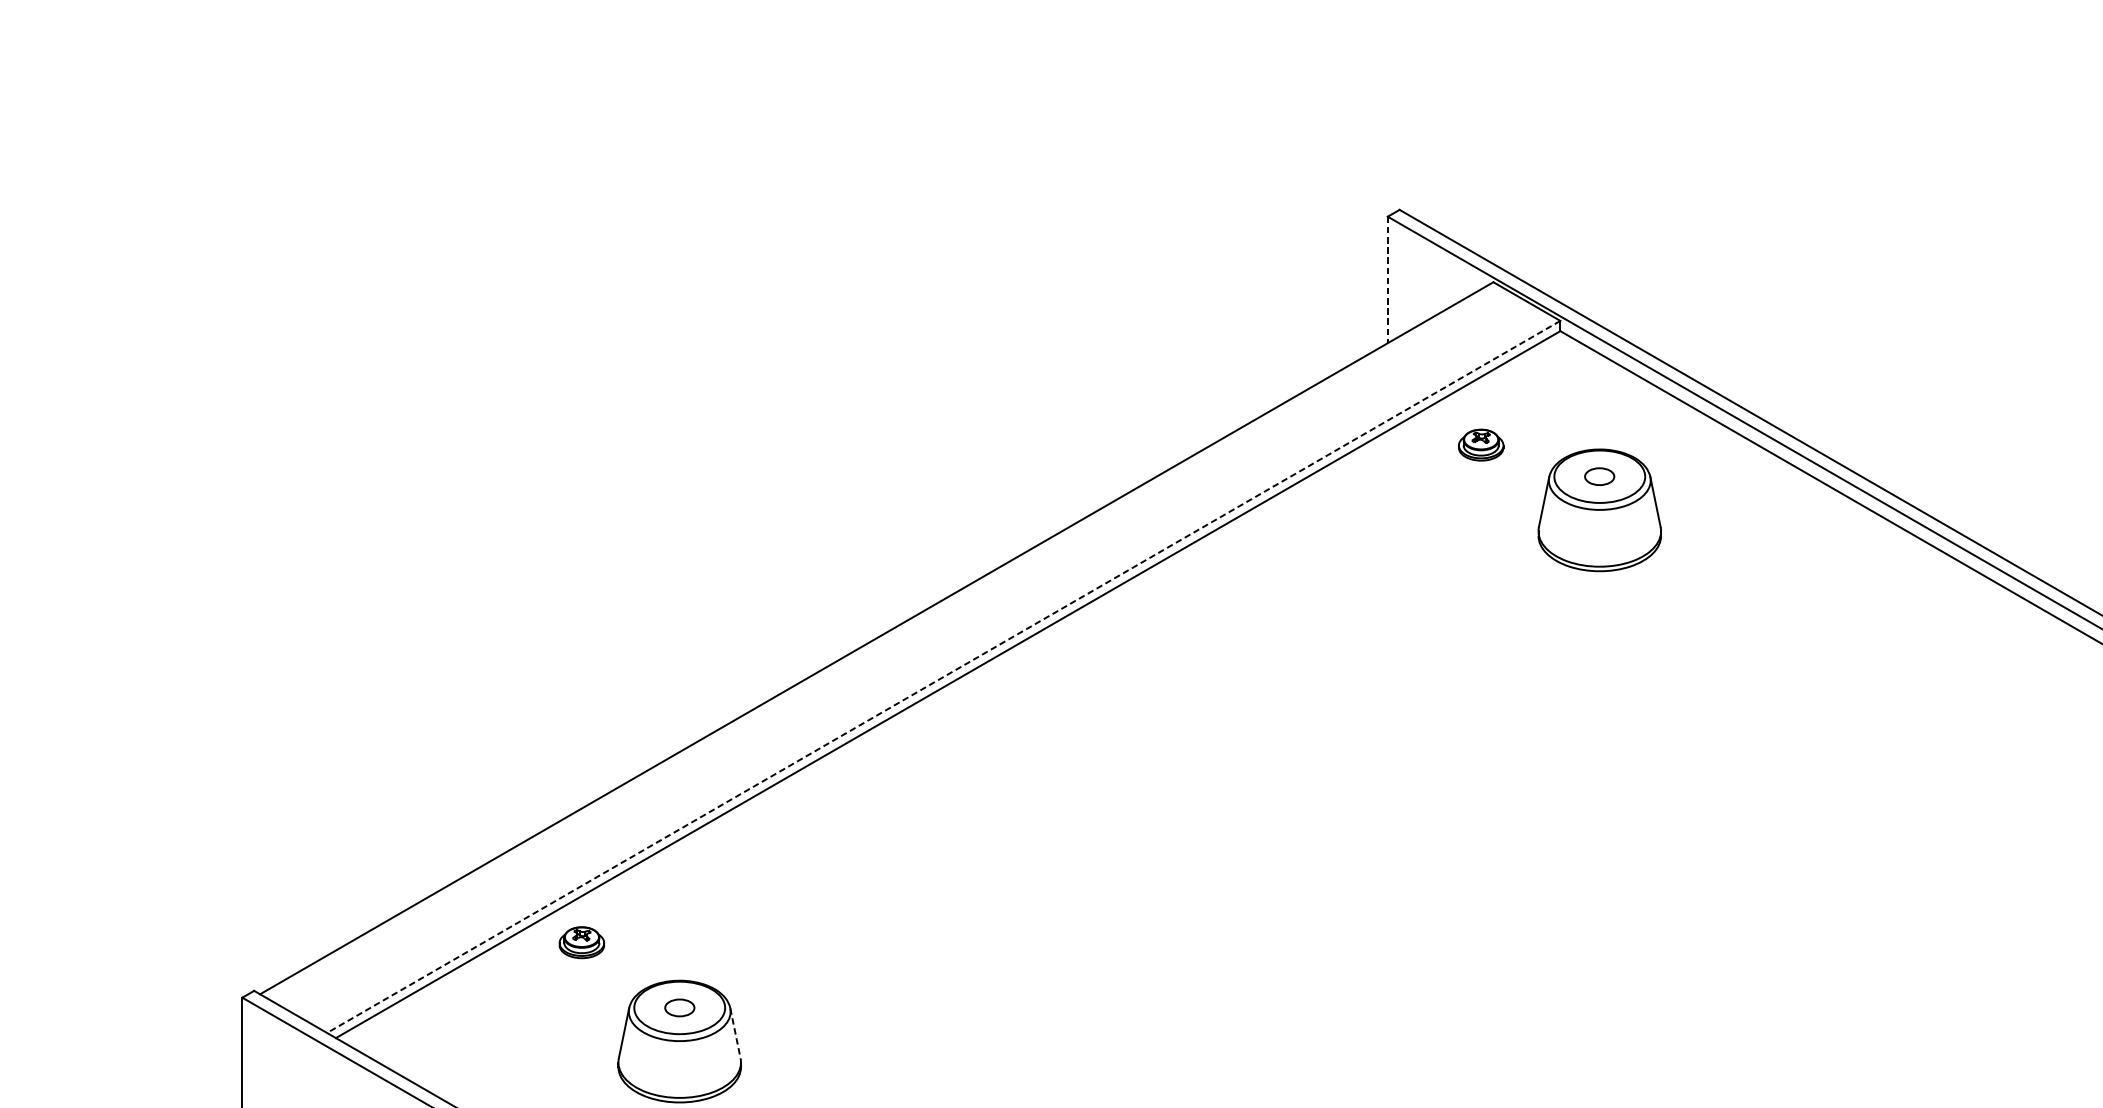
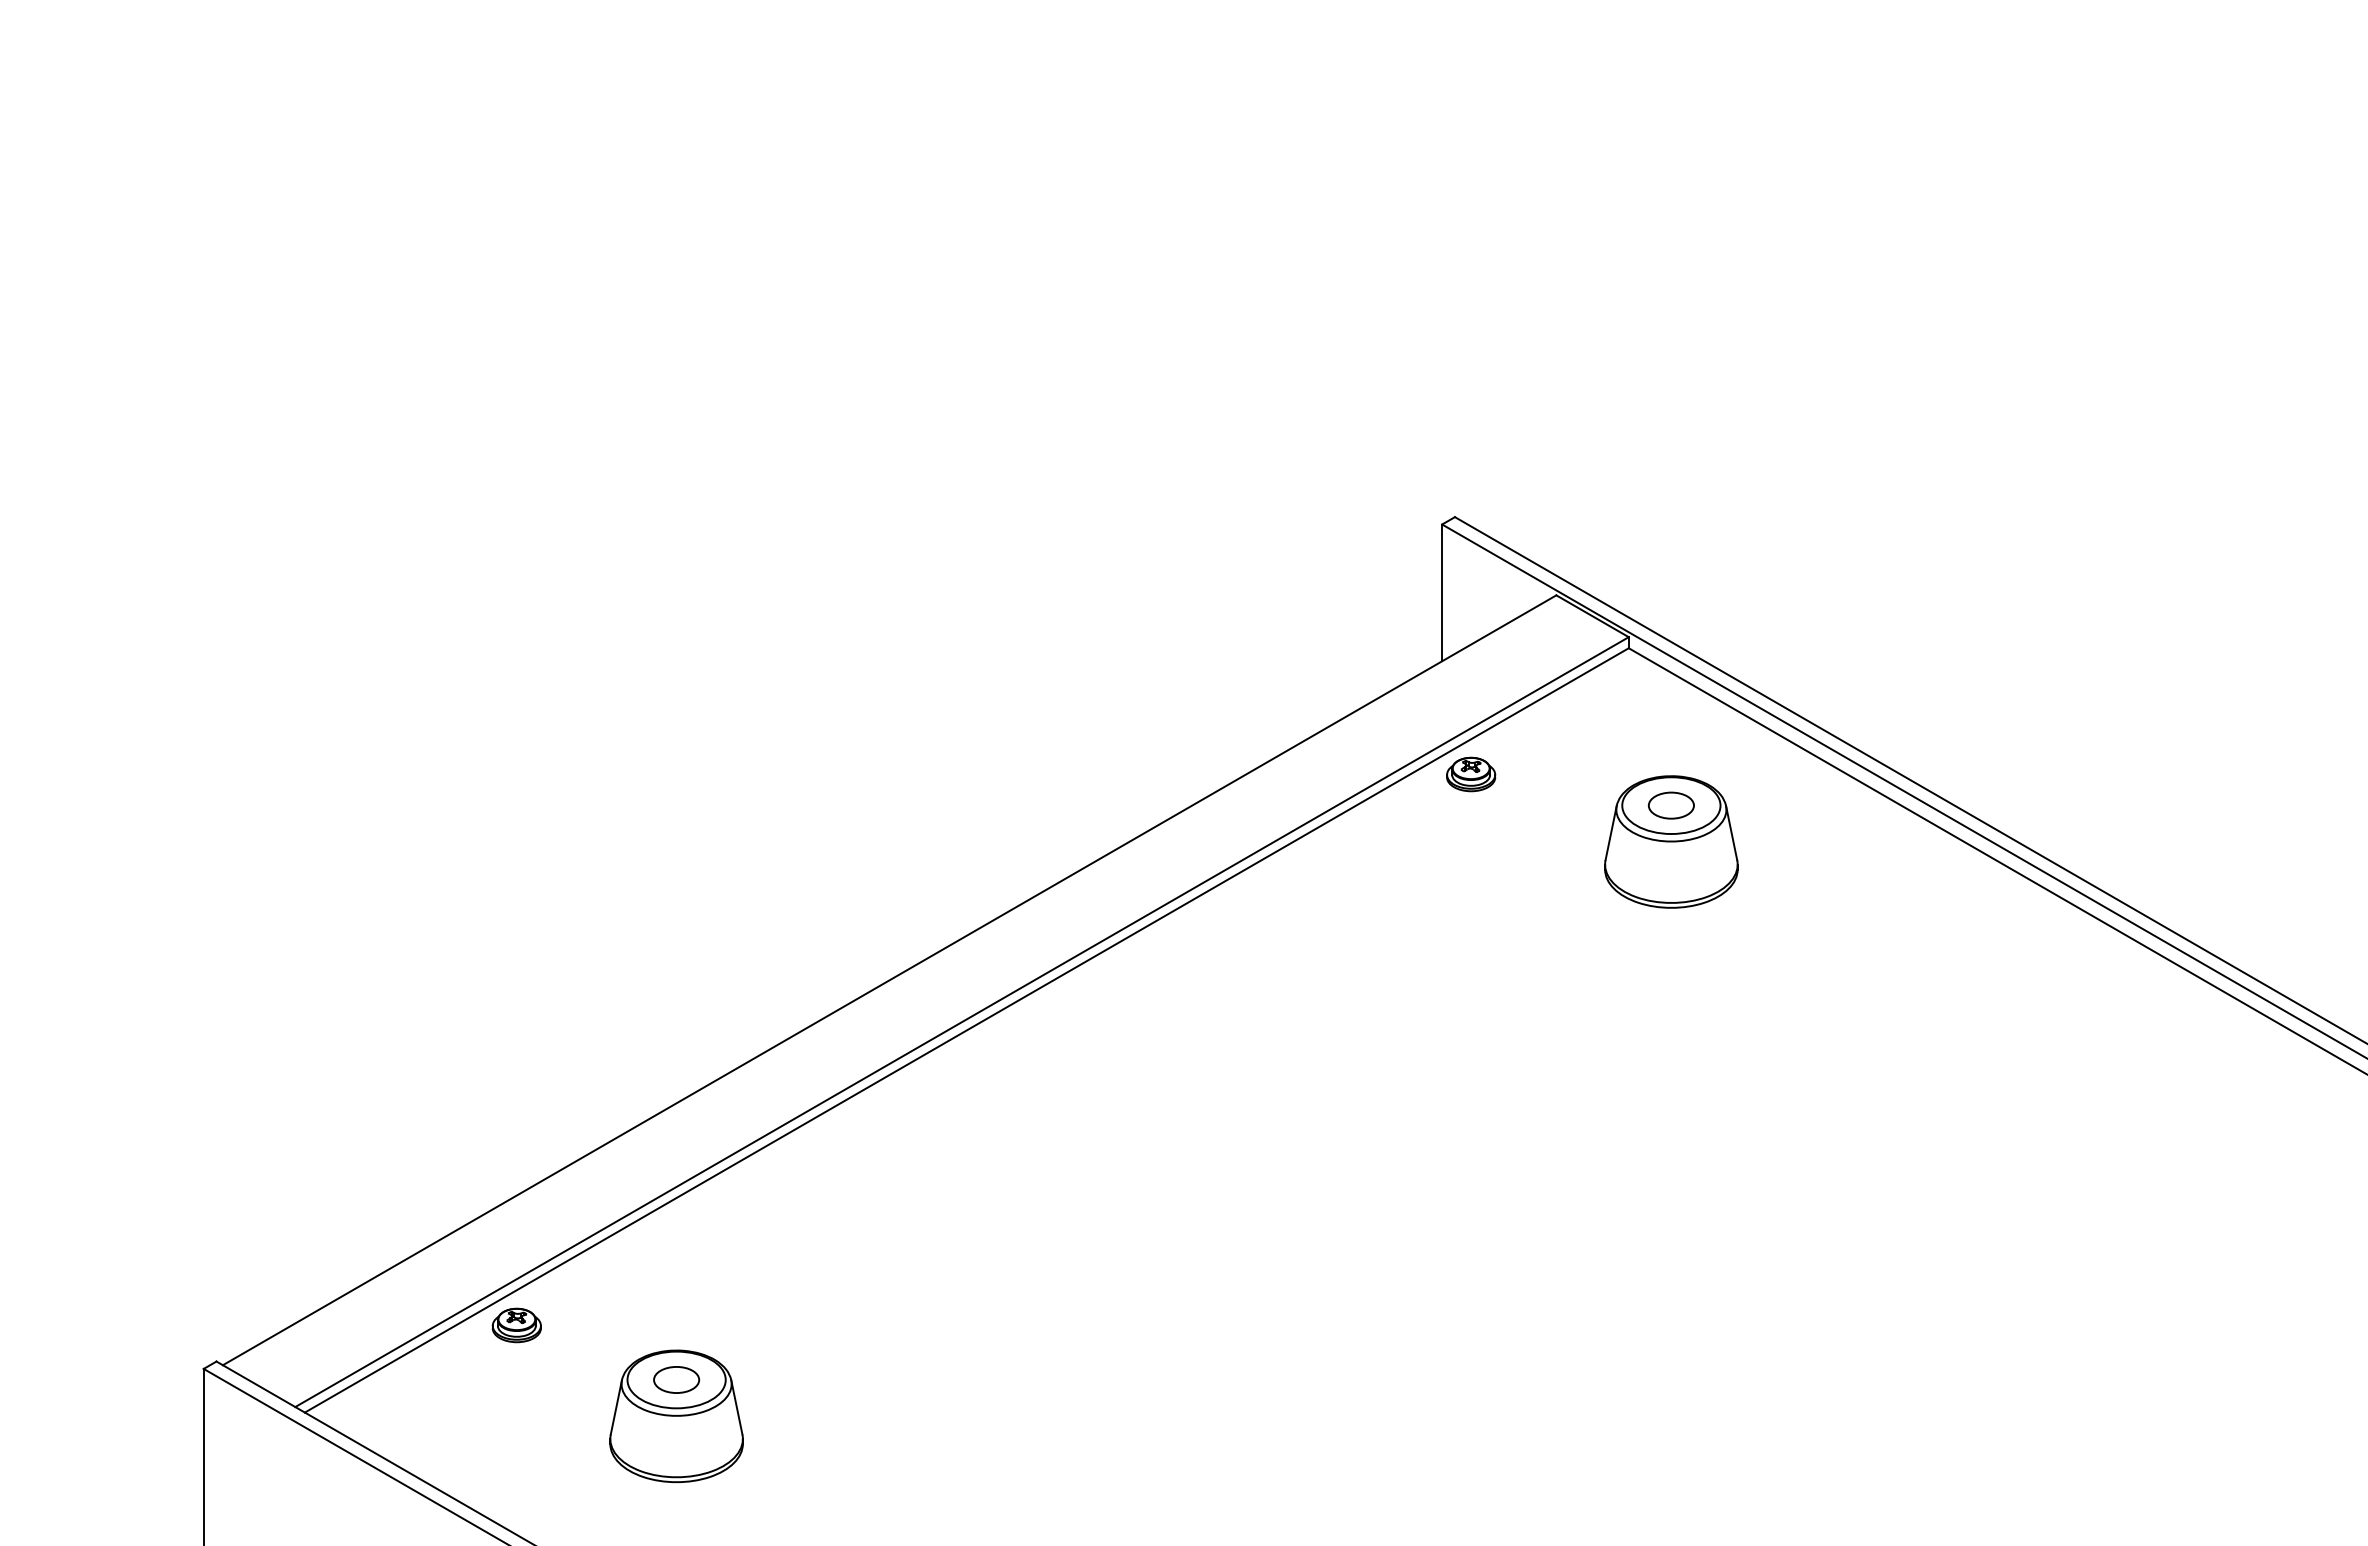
line: (1388, 280) -> (1442, 593), dashed -> solid
part: (1481, 445) -> (1471, 774), moved
part: (1598, 476) -> (1670, 805), size x1.43
line: (944, 677) -> (962, 1022), dashed -> solid
part: (581, 942) -> (516, 1325), moved
part: (679, 1007) -> (676, 1379), size x1.43
line: (735, 1033) -> (736, 1407), dashed -> solid

